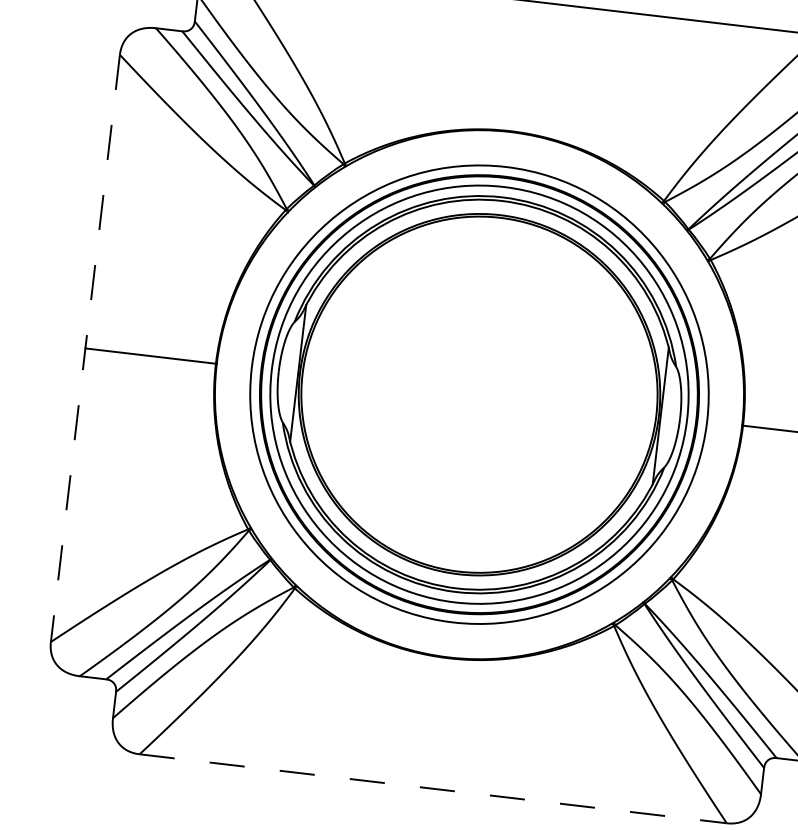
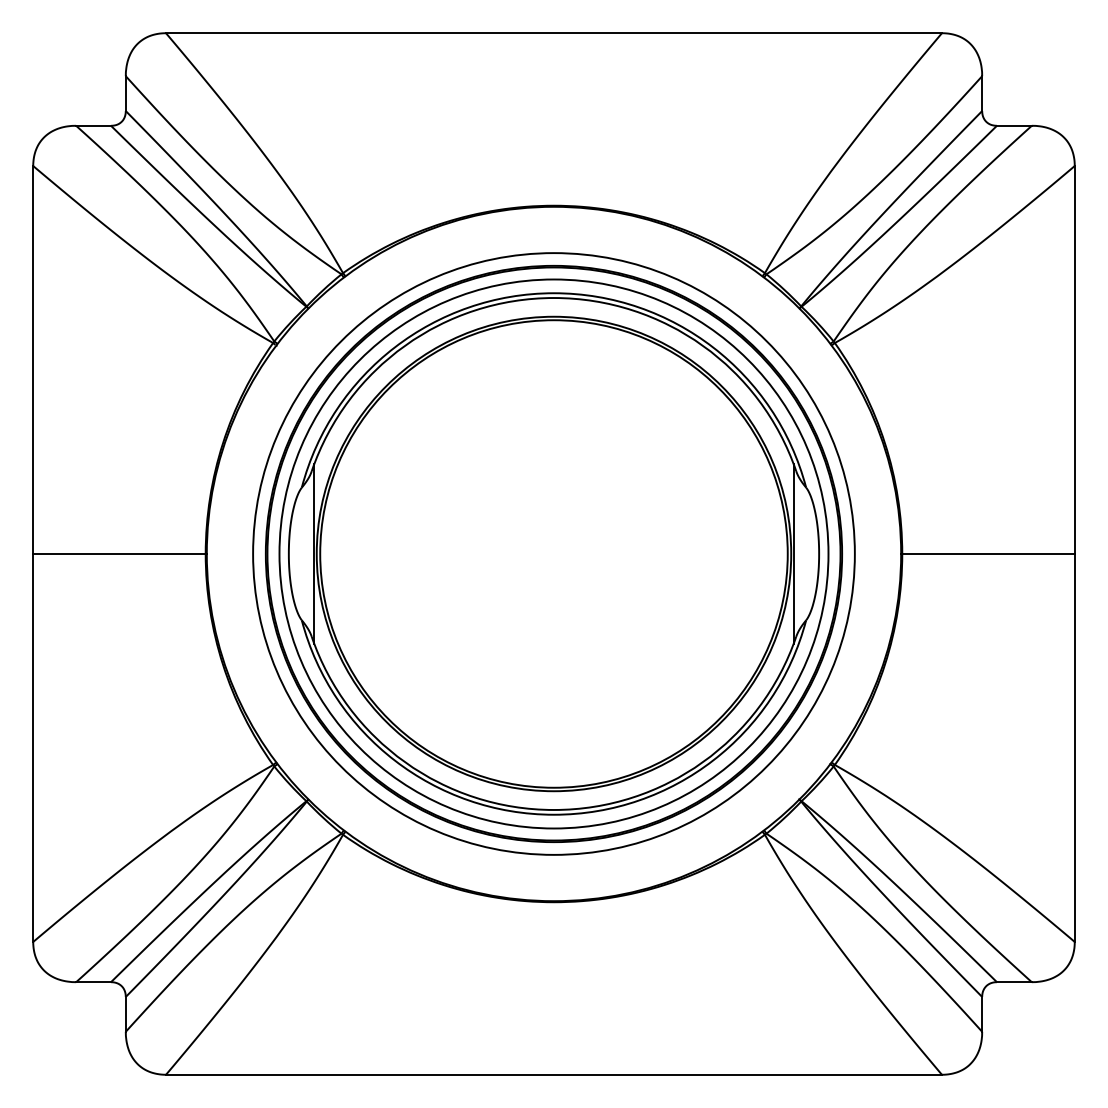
line: (85, 348) -> (33, 554), dashed -> solid
line: (432, 788) -> (553, 1074), dashed -> solid

